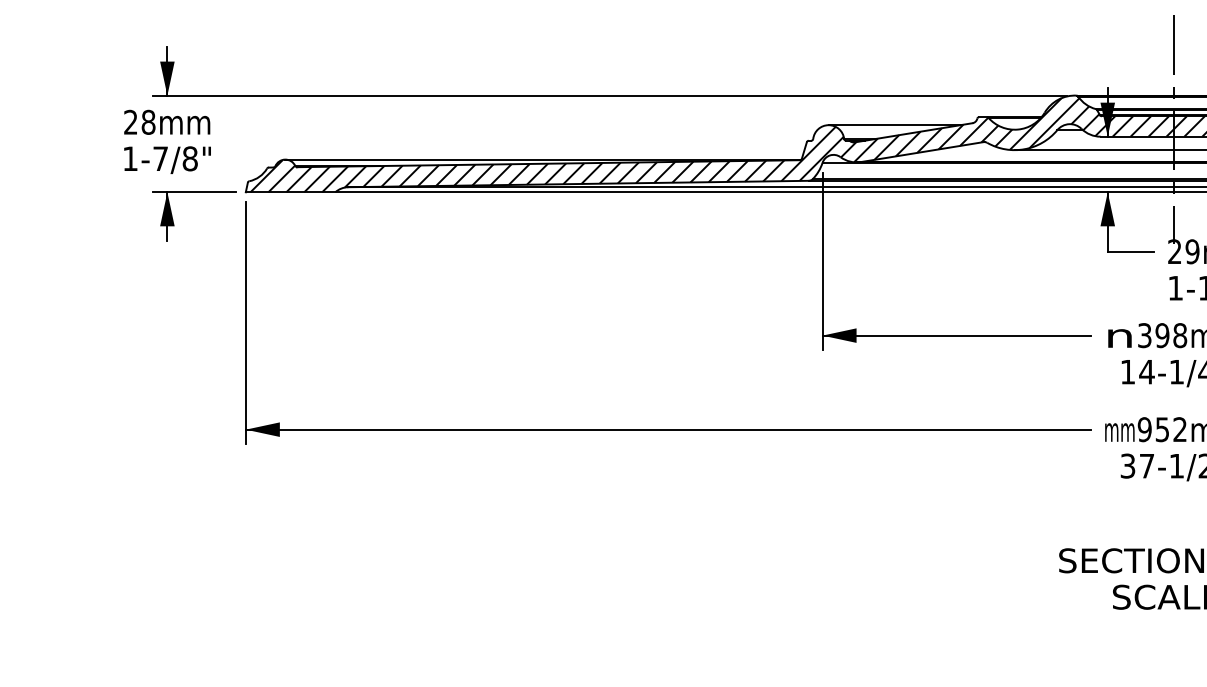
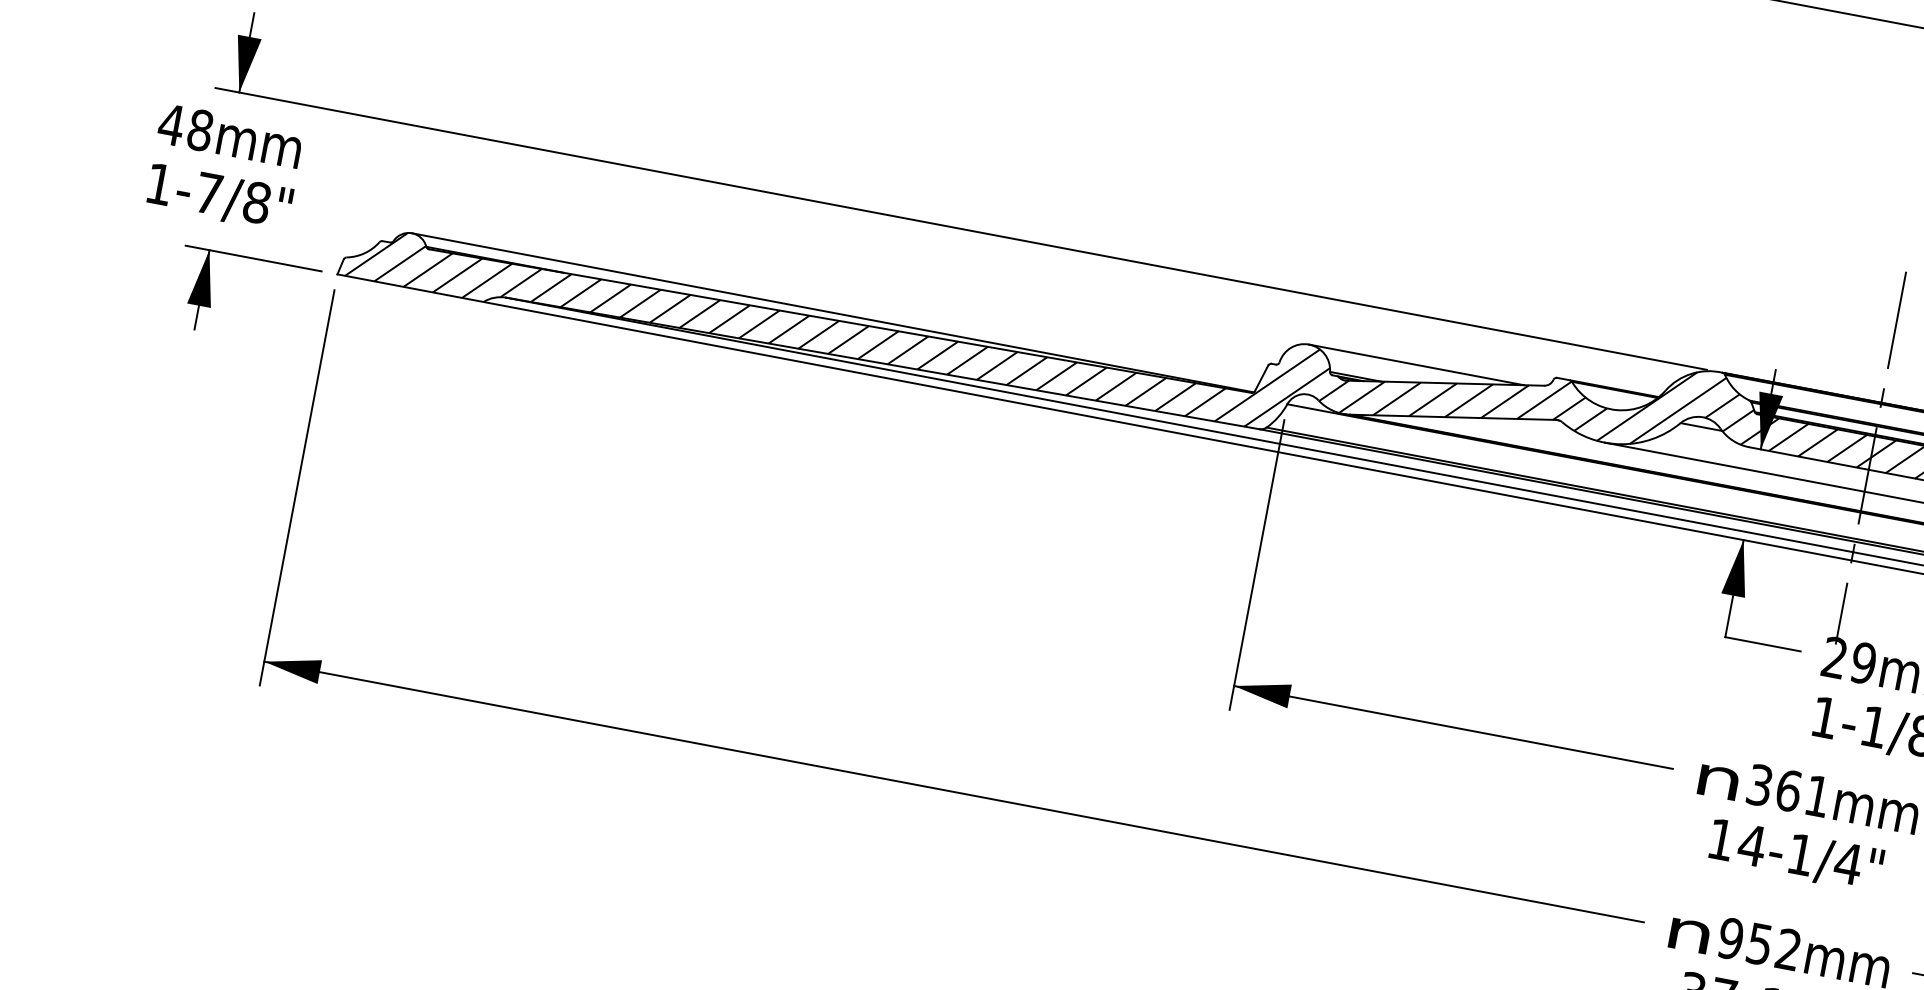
text: (130, 121) -> (171, 123), 28 -> 48
text: (1171, 335) -> (1803, 793), 398 -> 361
text: (1119, 432) -> (1688, 935), mm -> n

